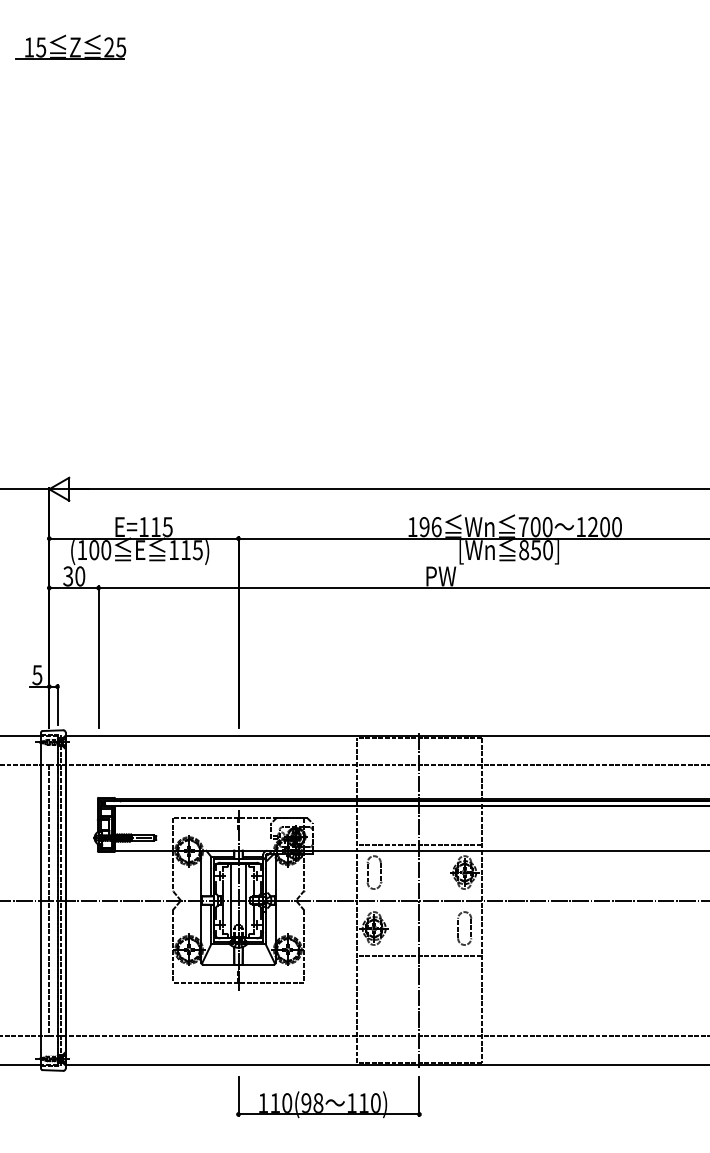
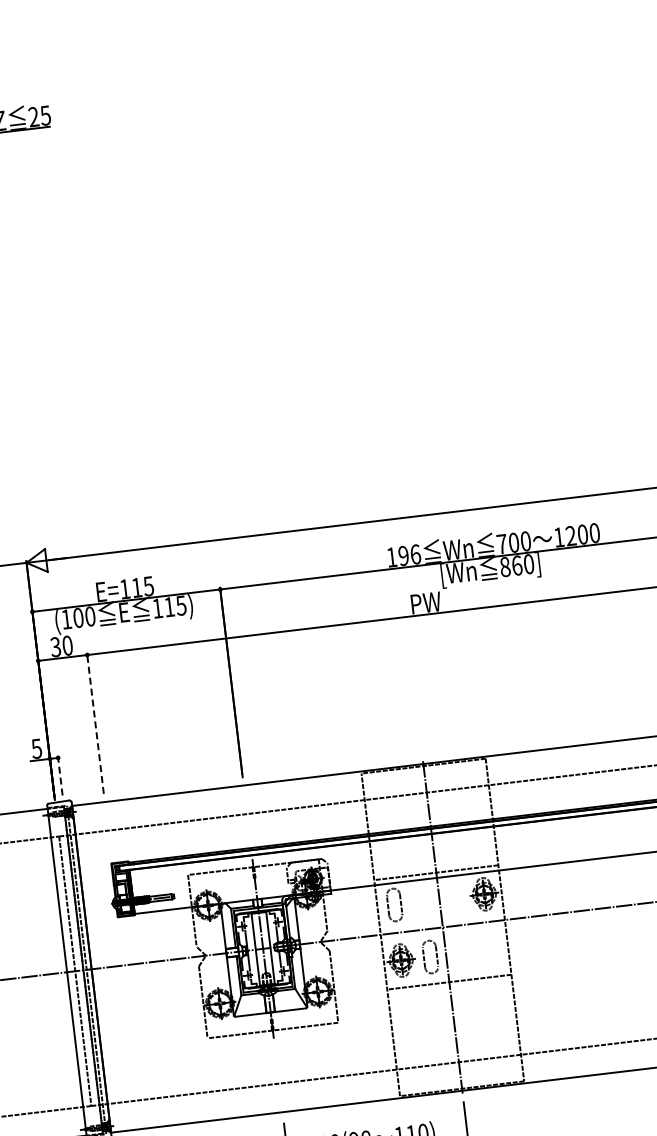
text: (536, 550) -> (517, 565), 850] -> 860]
line: (98, 657) -> (95, 724), solid -> dashed
line: (57, 704) -> (60, 775), solid -> dashed
part: (464, 928) -> (430, 957), moved

